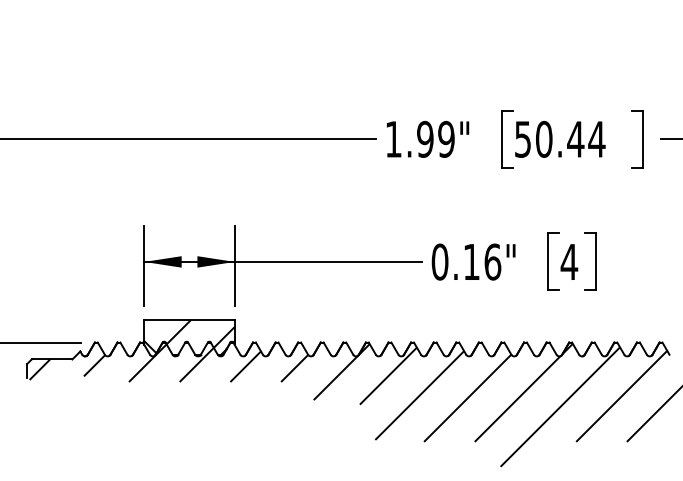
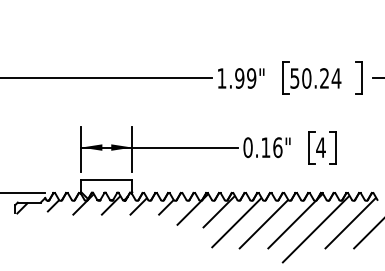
text: (575, 139) -> (324, 78), 50.44 -> 50.24
hatch: (199, 334) -> (112, 188), removed

